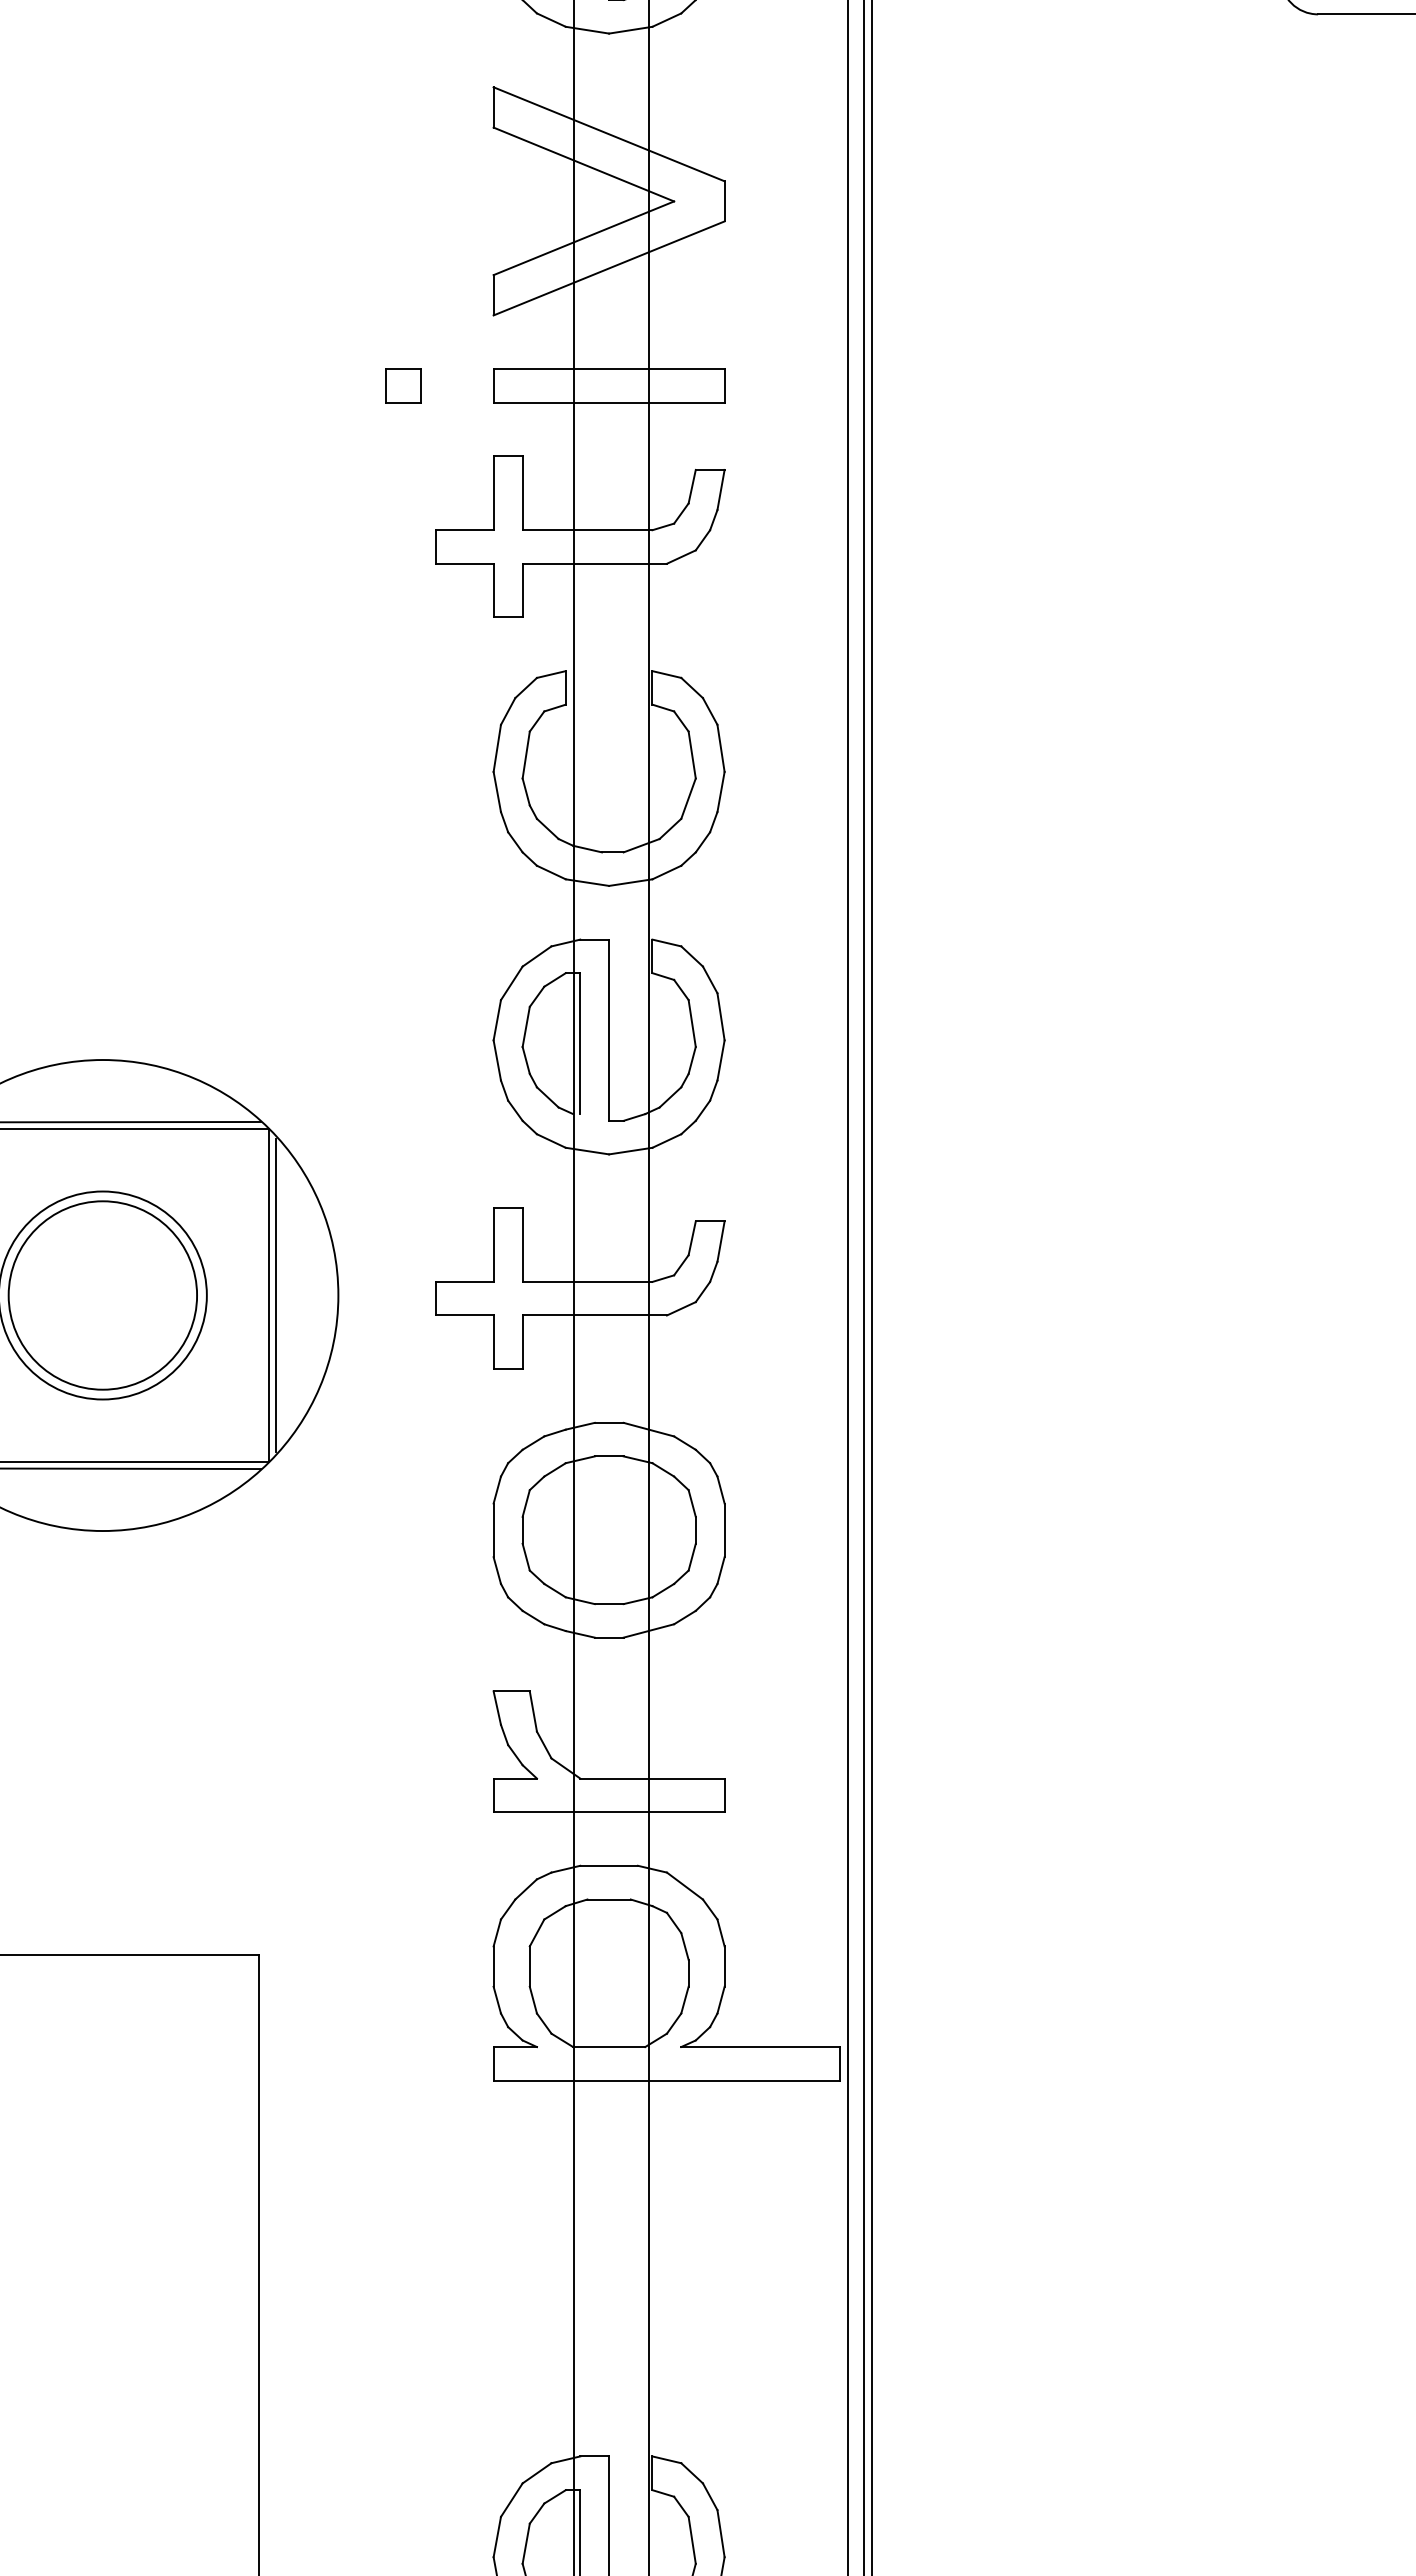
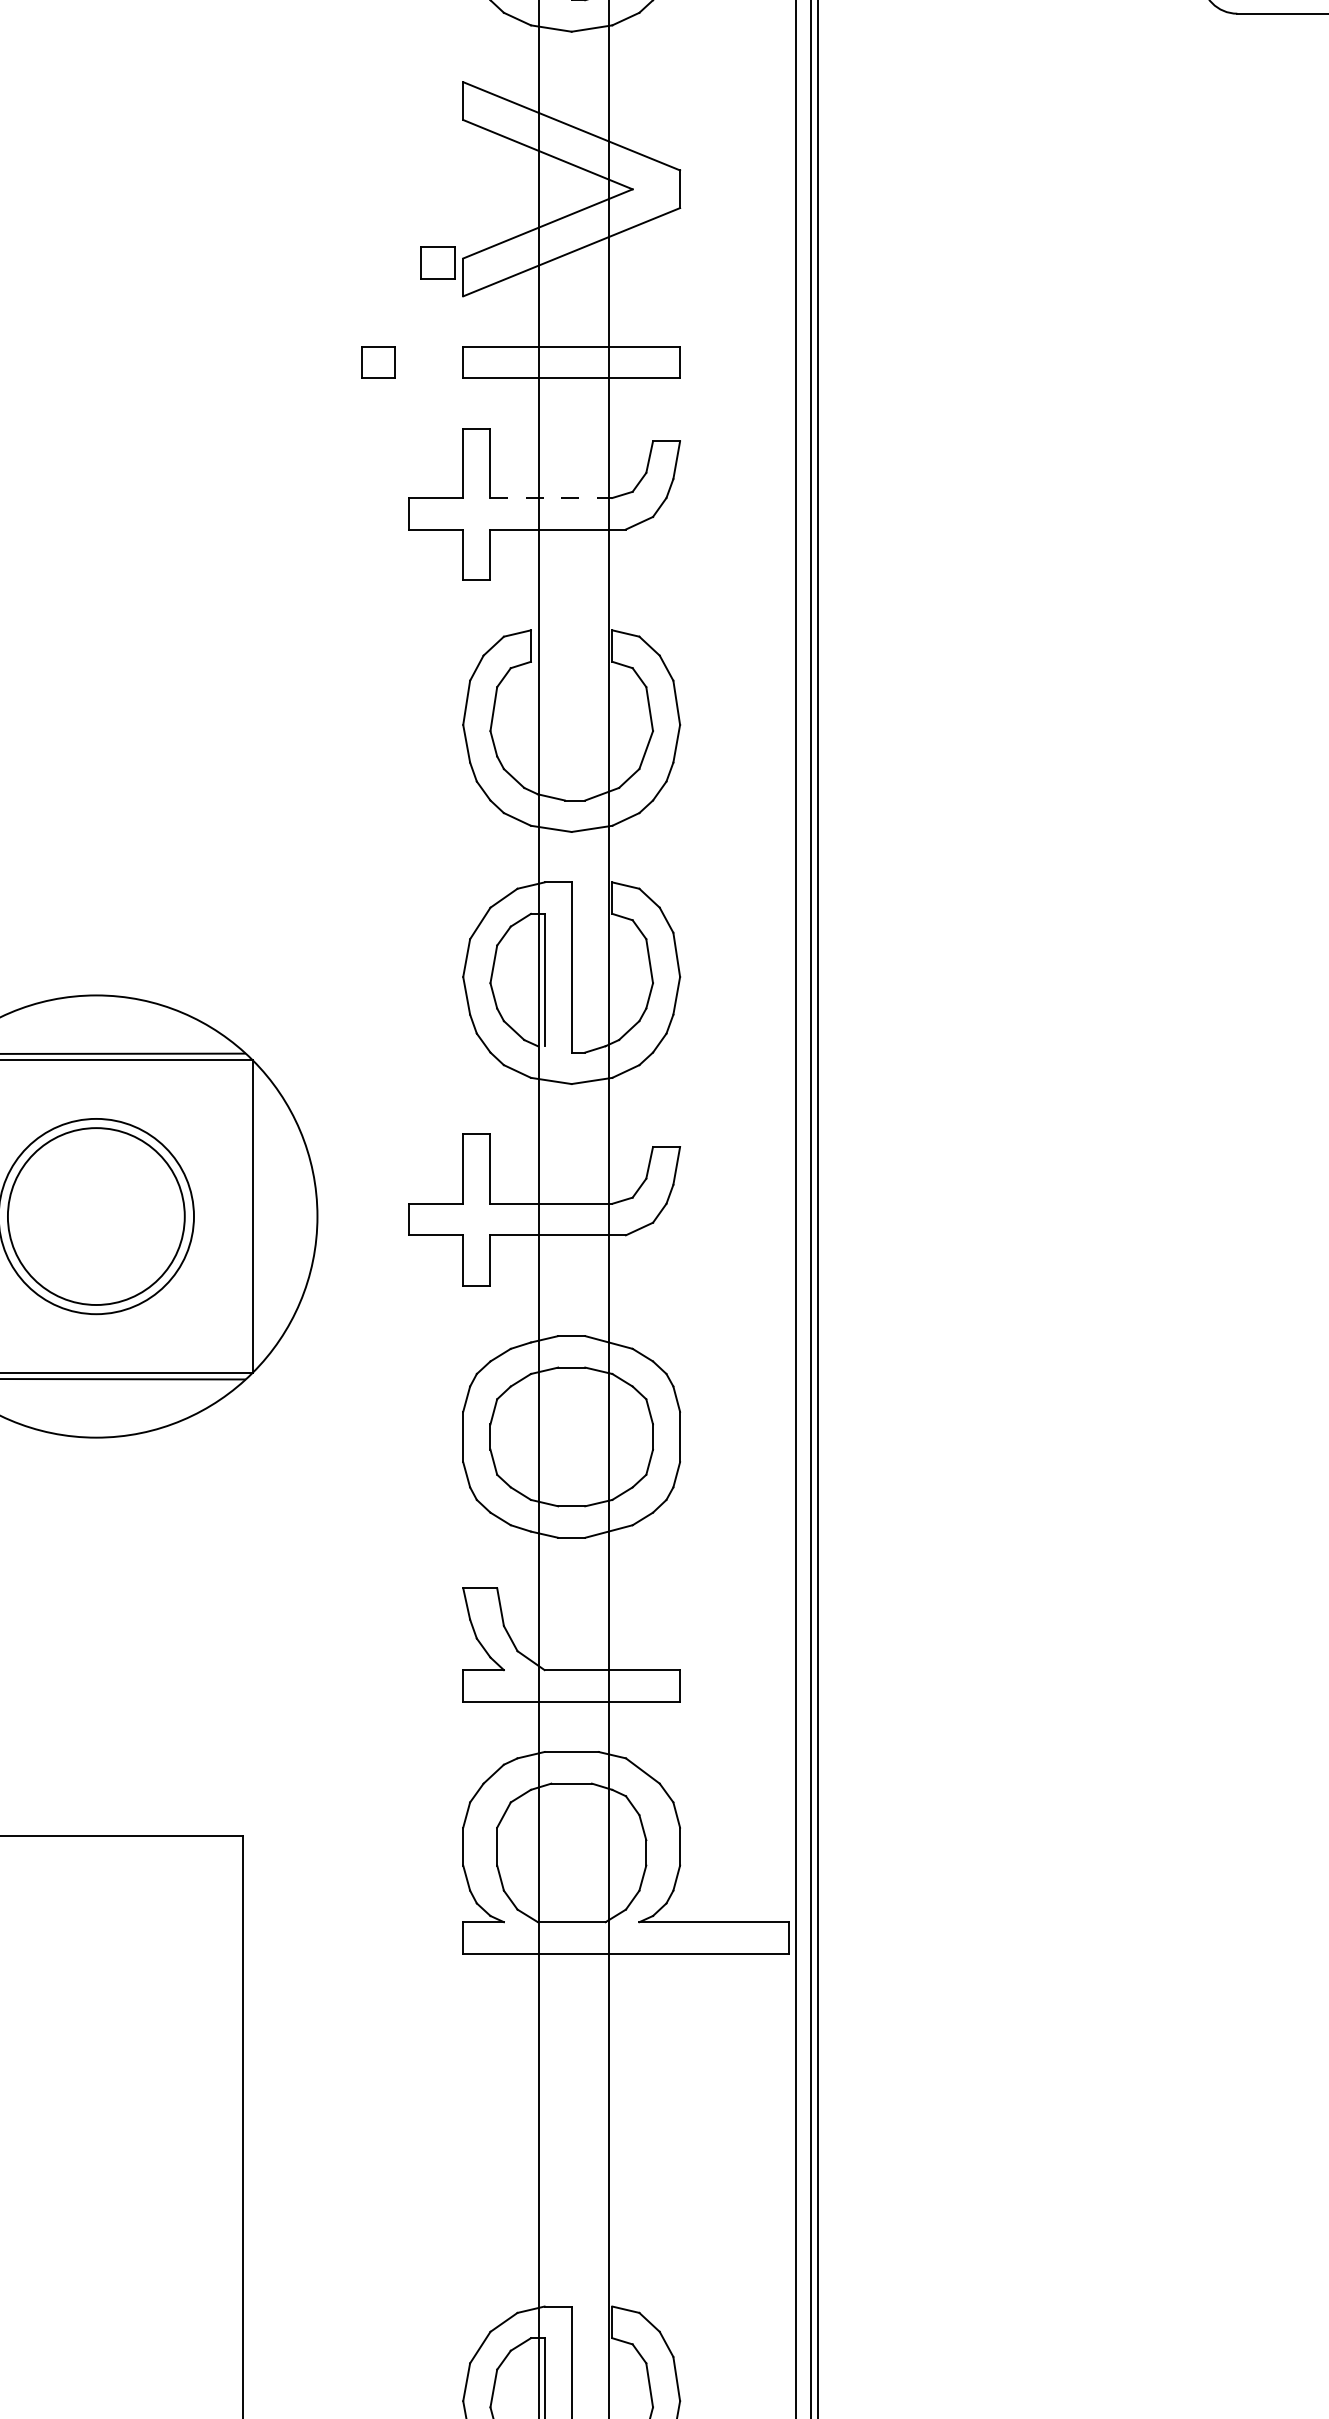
part: (466, 279) -> (437, 262), added
line: (587, 530) -> (551, 498), solid -> dashed
line: (276, 1295) -> (259, 1216), removed

